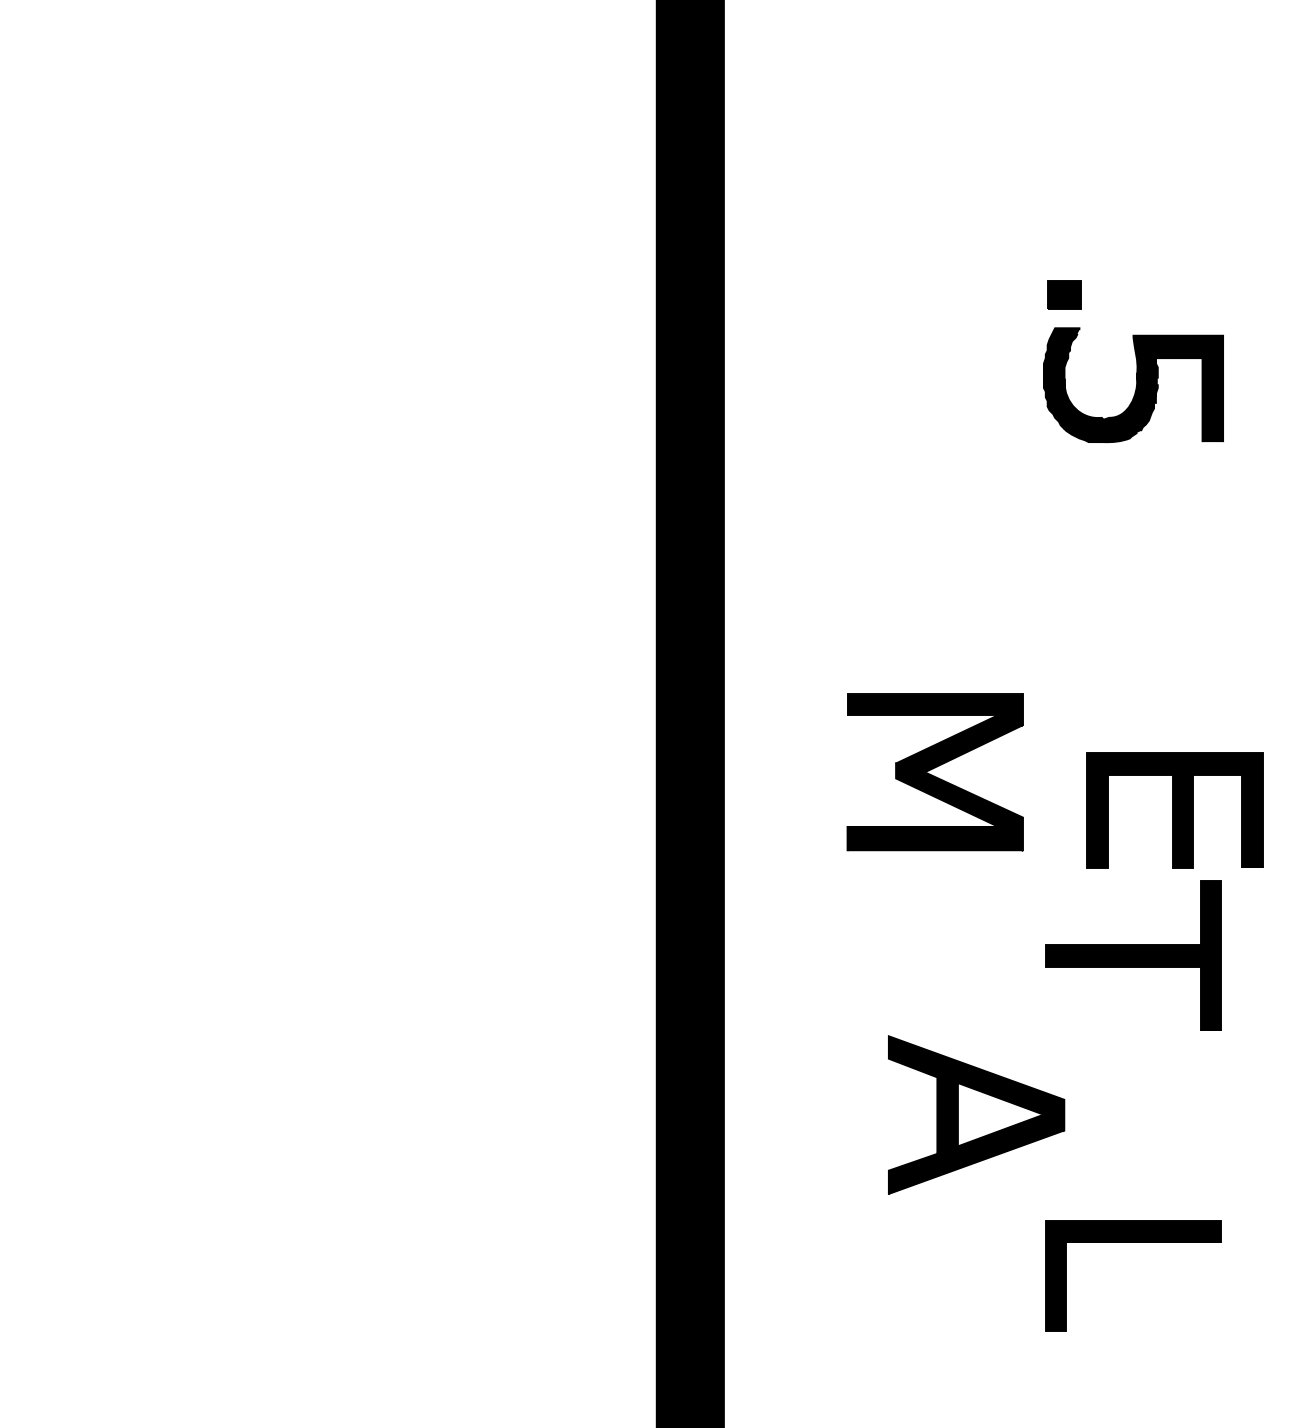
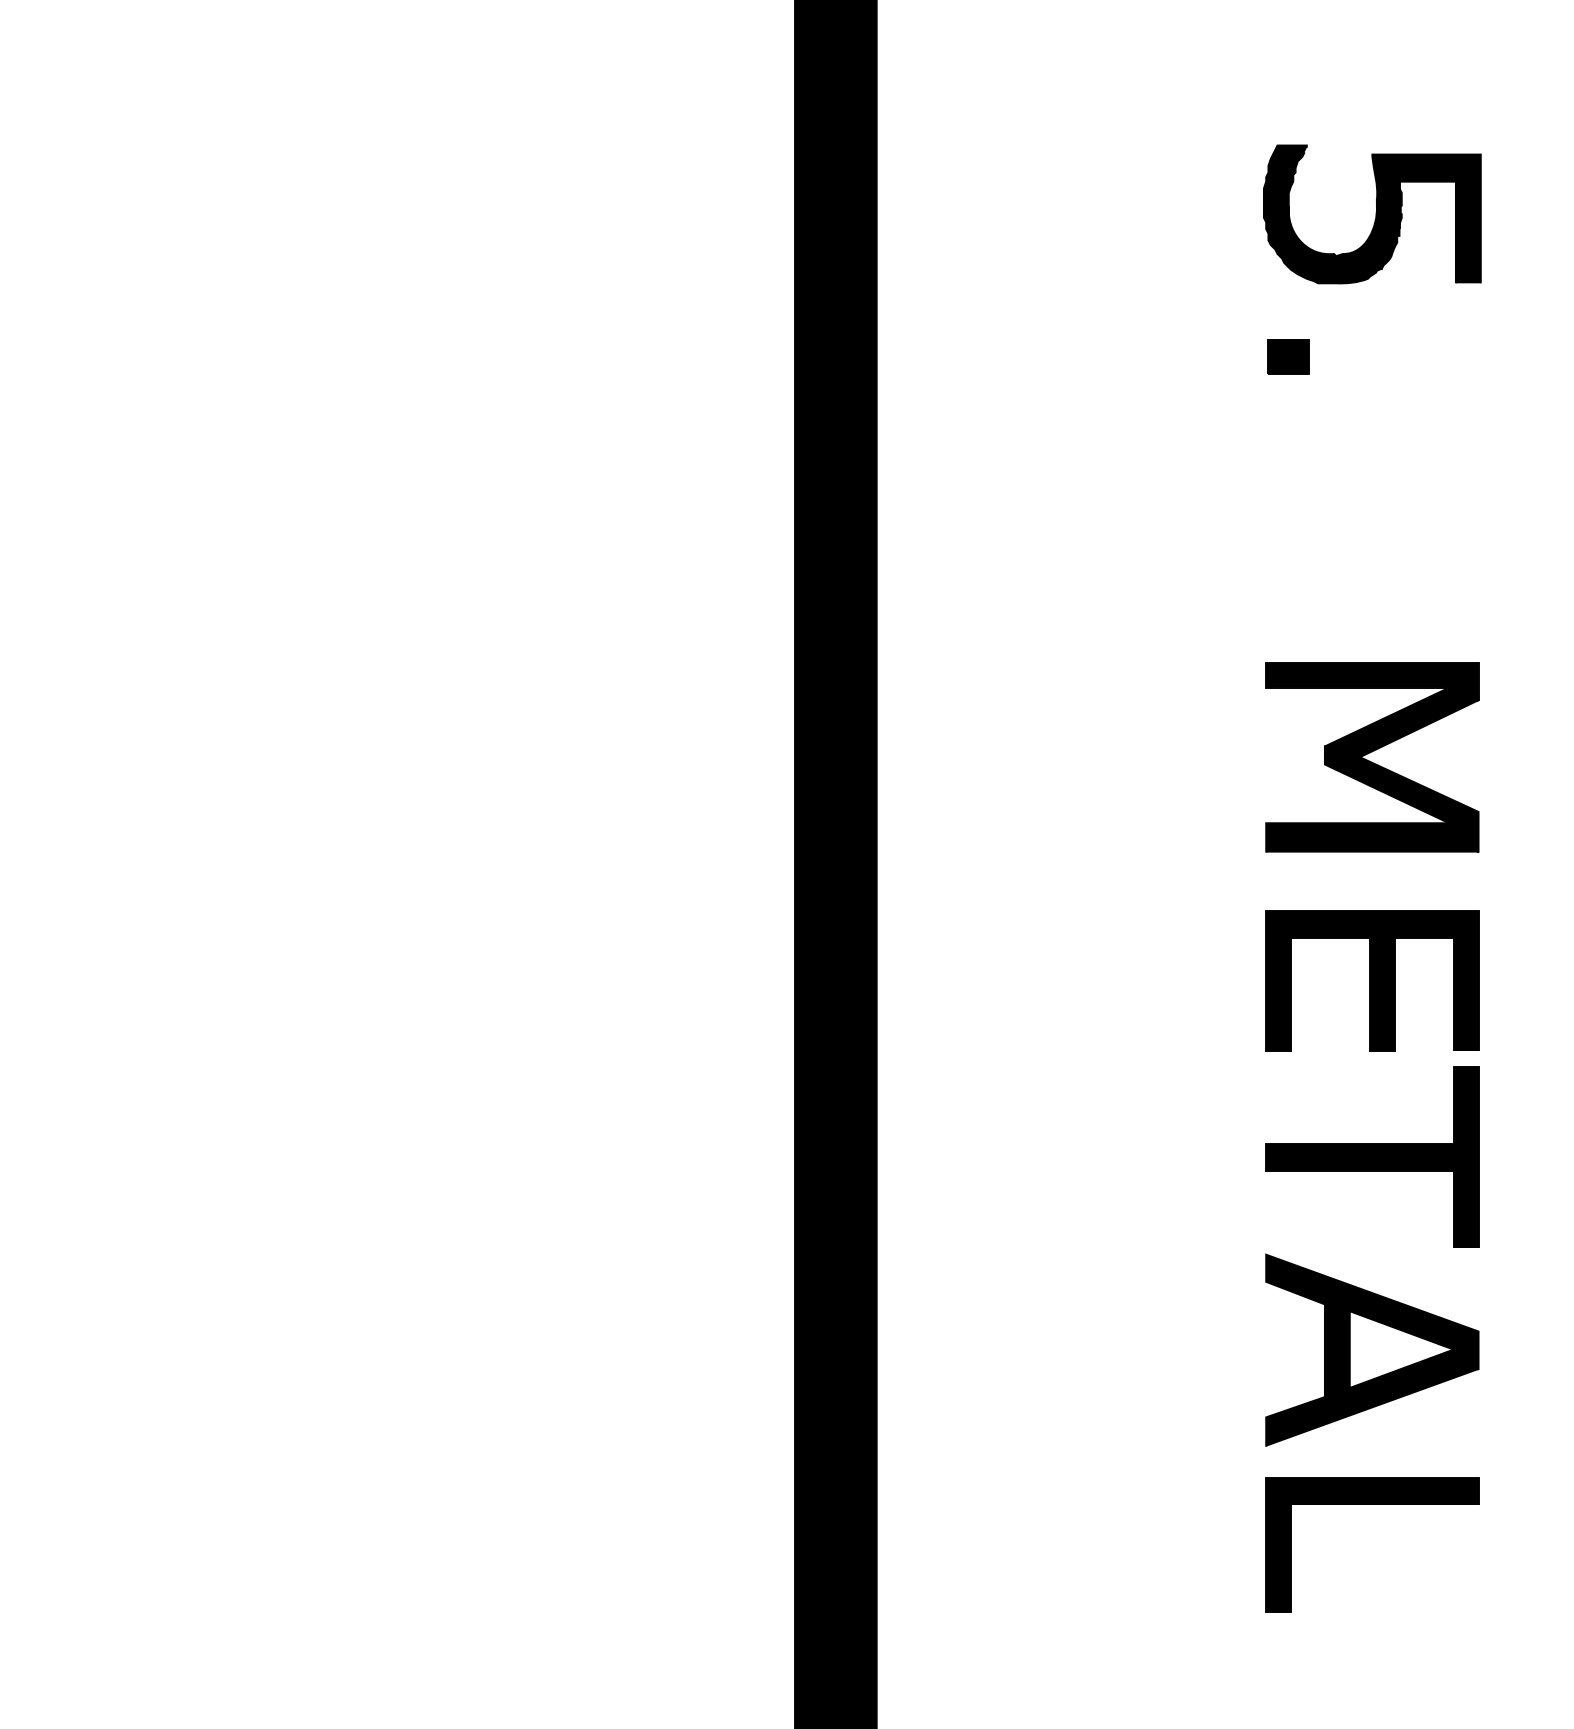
part: (1133, 385) -> (1372, 214), moved
part: (935, 772) -> (1372, 757), moved
part: (1174, 809) -> (1372, 980), moved
part: (976, 1114) -> (1372, 1349), moved

